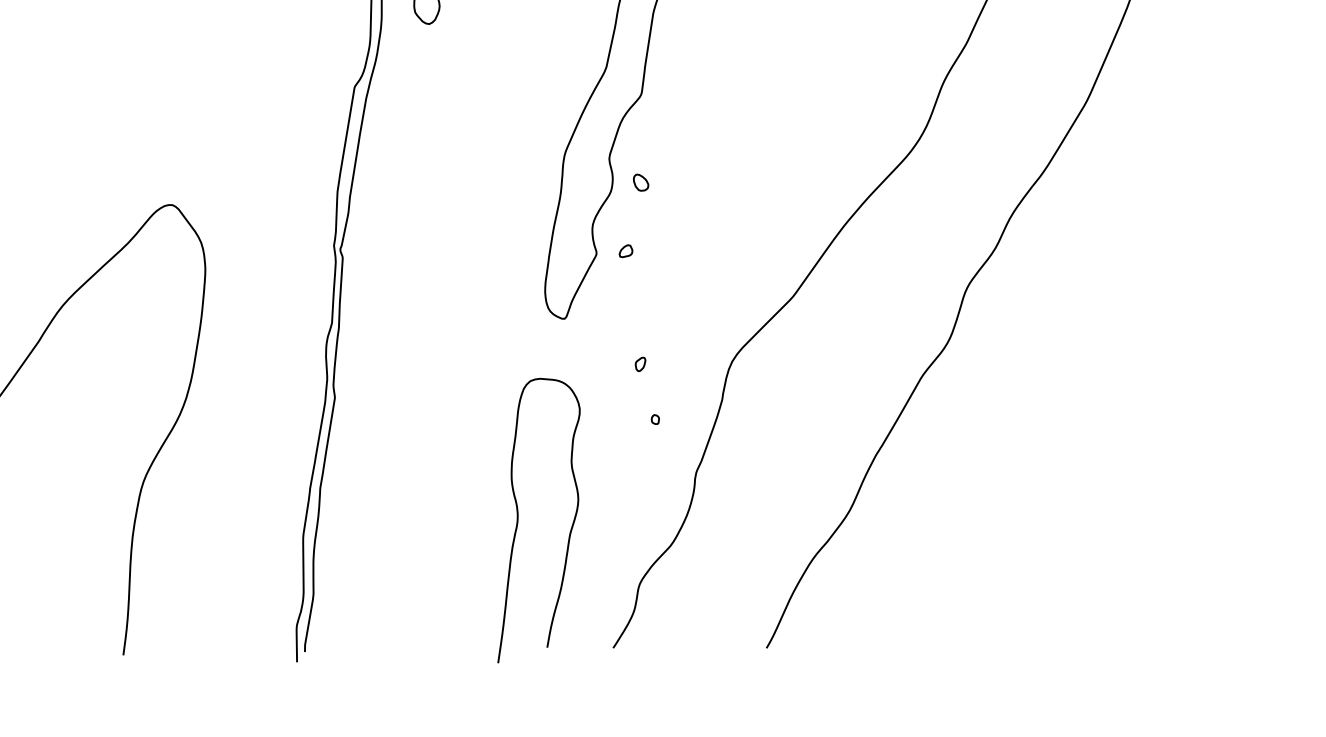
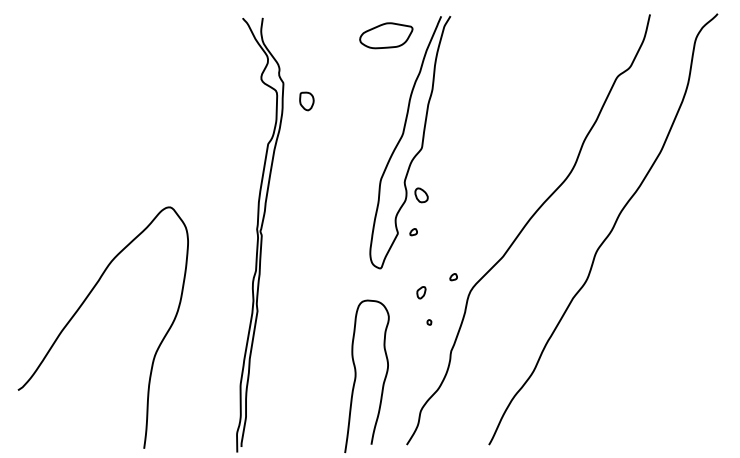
part: (640, 182) -> (421, 195), size x1.6
part: (700, 335) -> (453, 277), added
part: (640, 363) -> (421, 292), size x1.6

